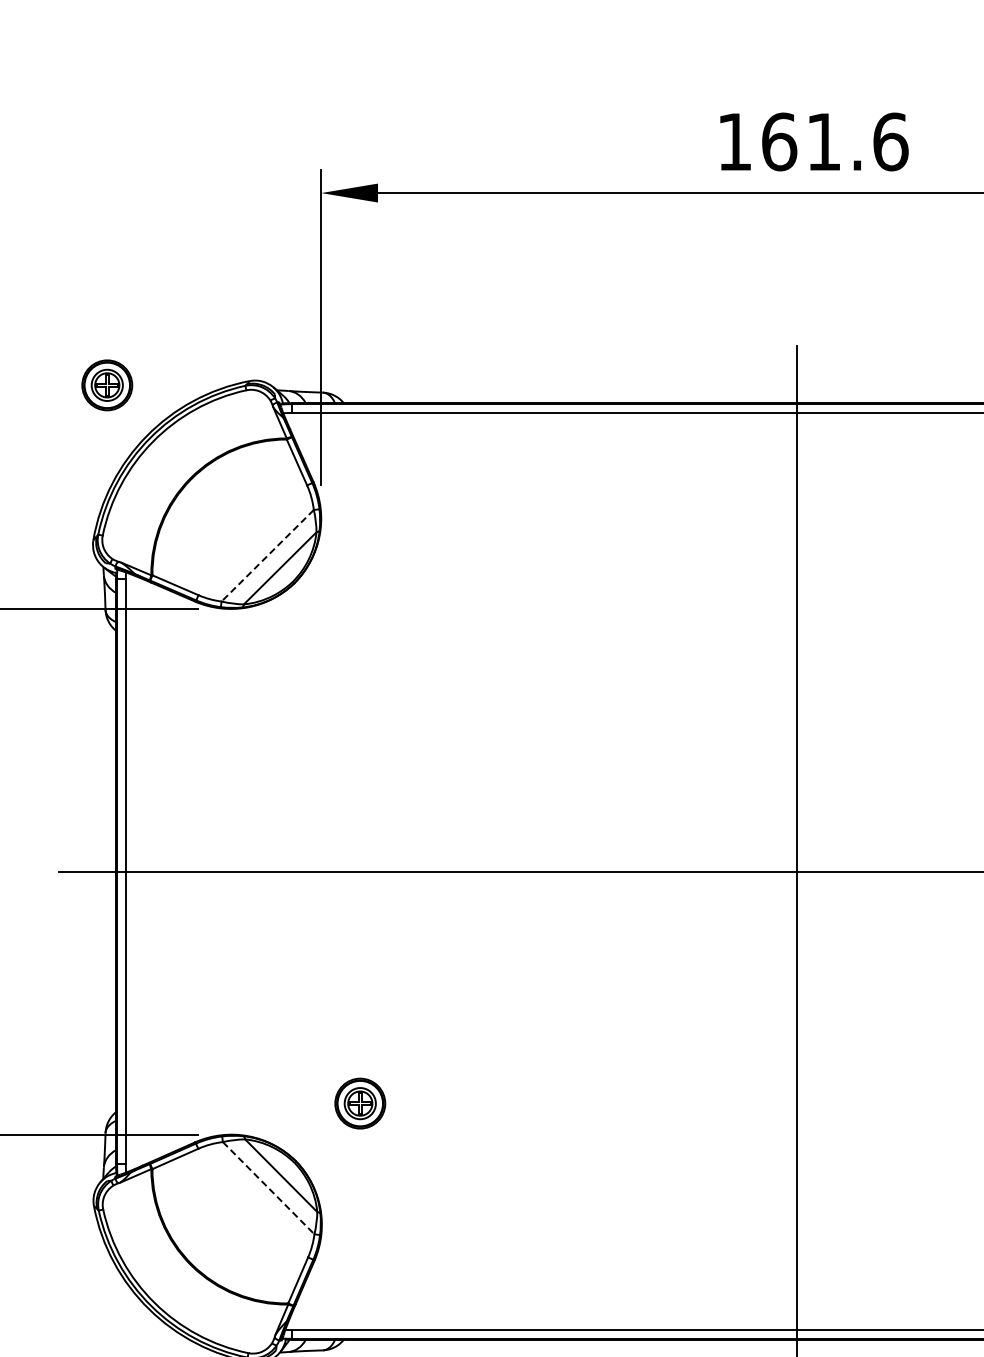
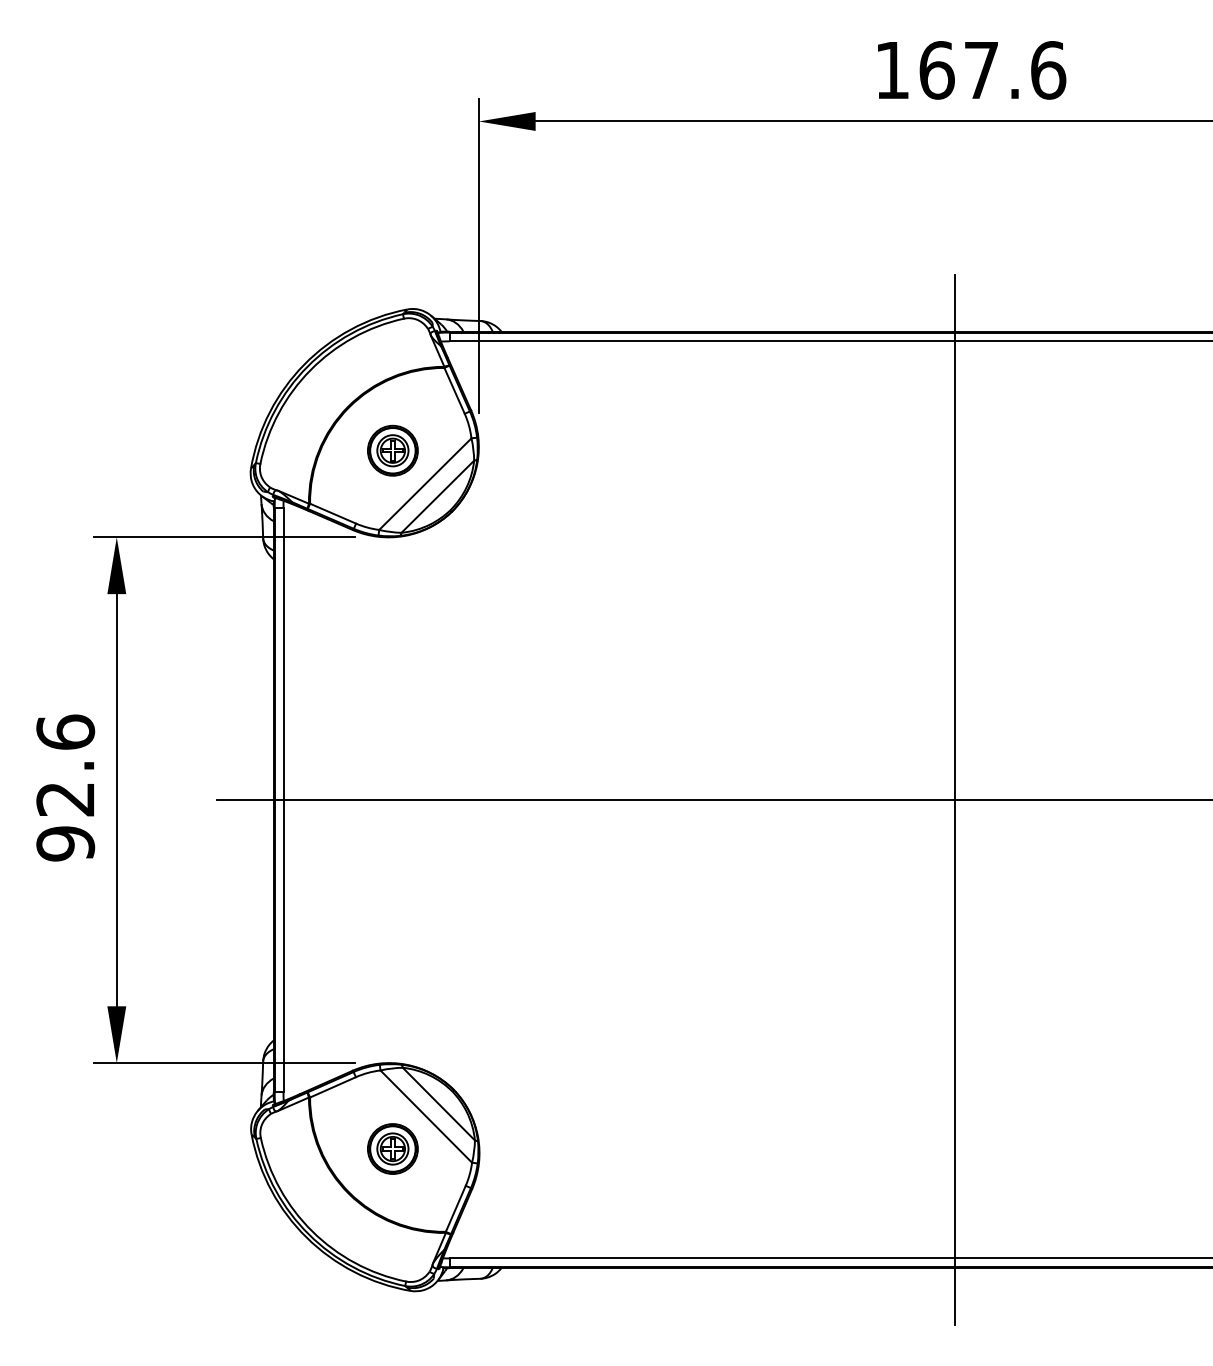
text: (823, 142) -> (981, 70), 161.6 -> 167.6
part: (106, 385) -> (392, 450), moved
line: (267, 556) -> (425, 484), dashed -> solid
part: (359, 1103) -> (392, 1148), moved
line: (268, 1188) -> (426, 1116), dashed -> solid

